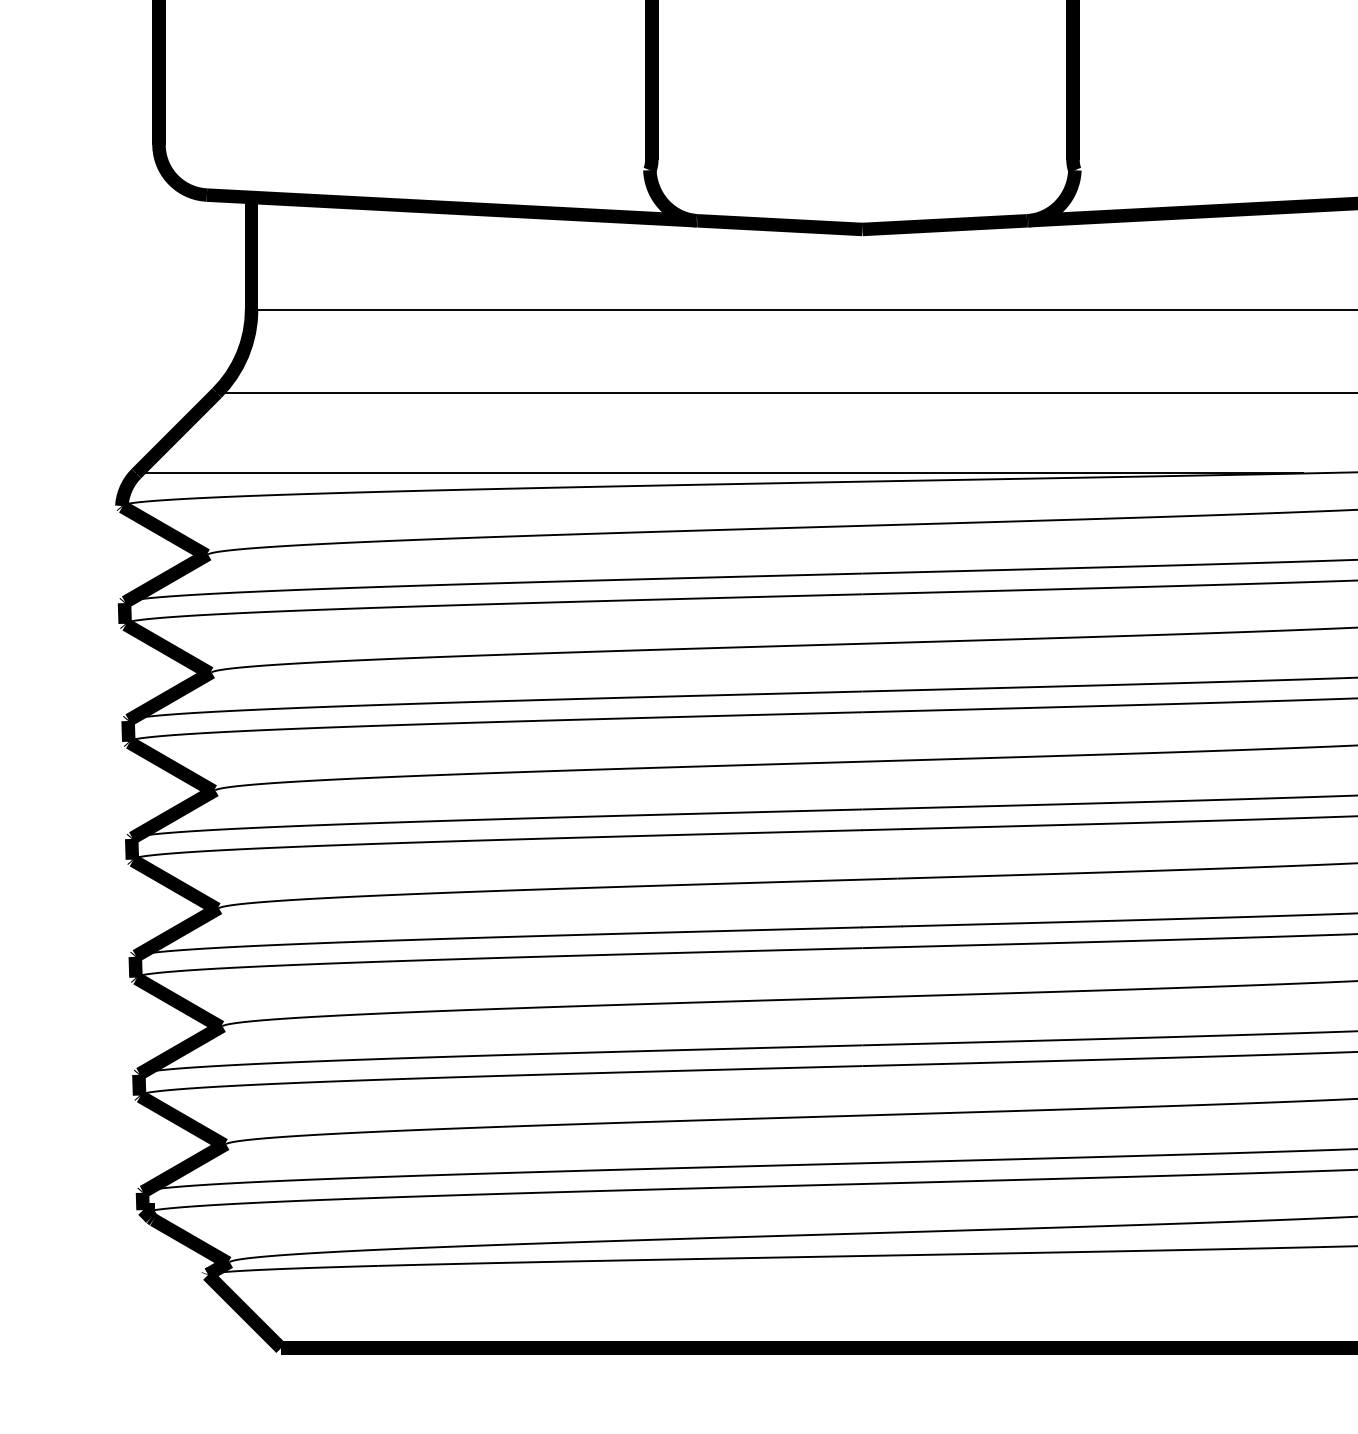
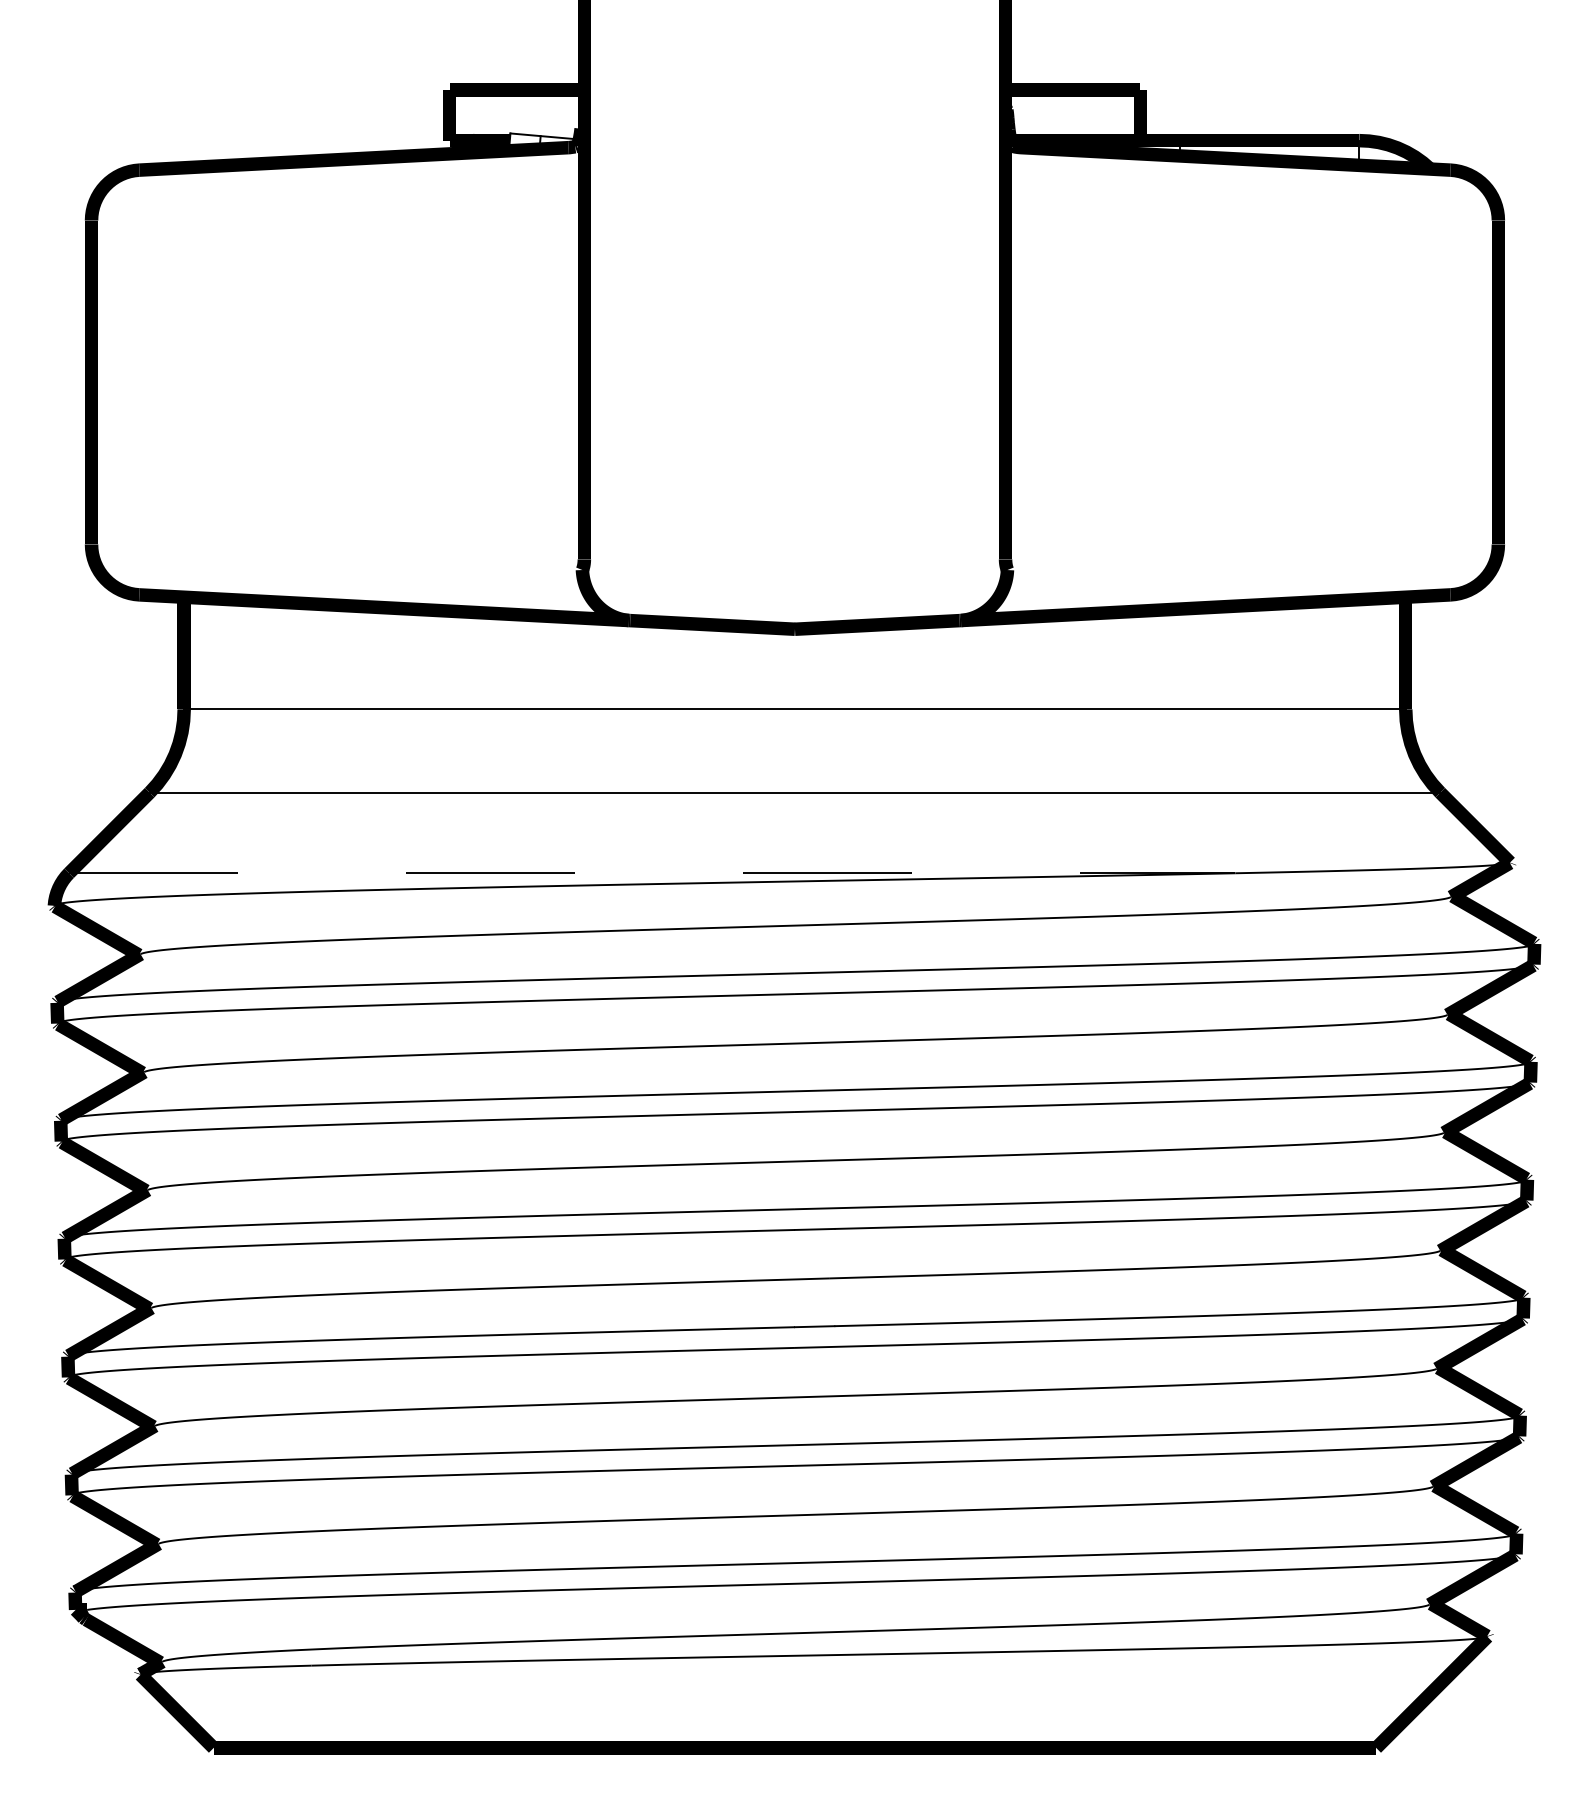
line: (719, 473) -> (652, 873), solid -> dashed

